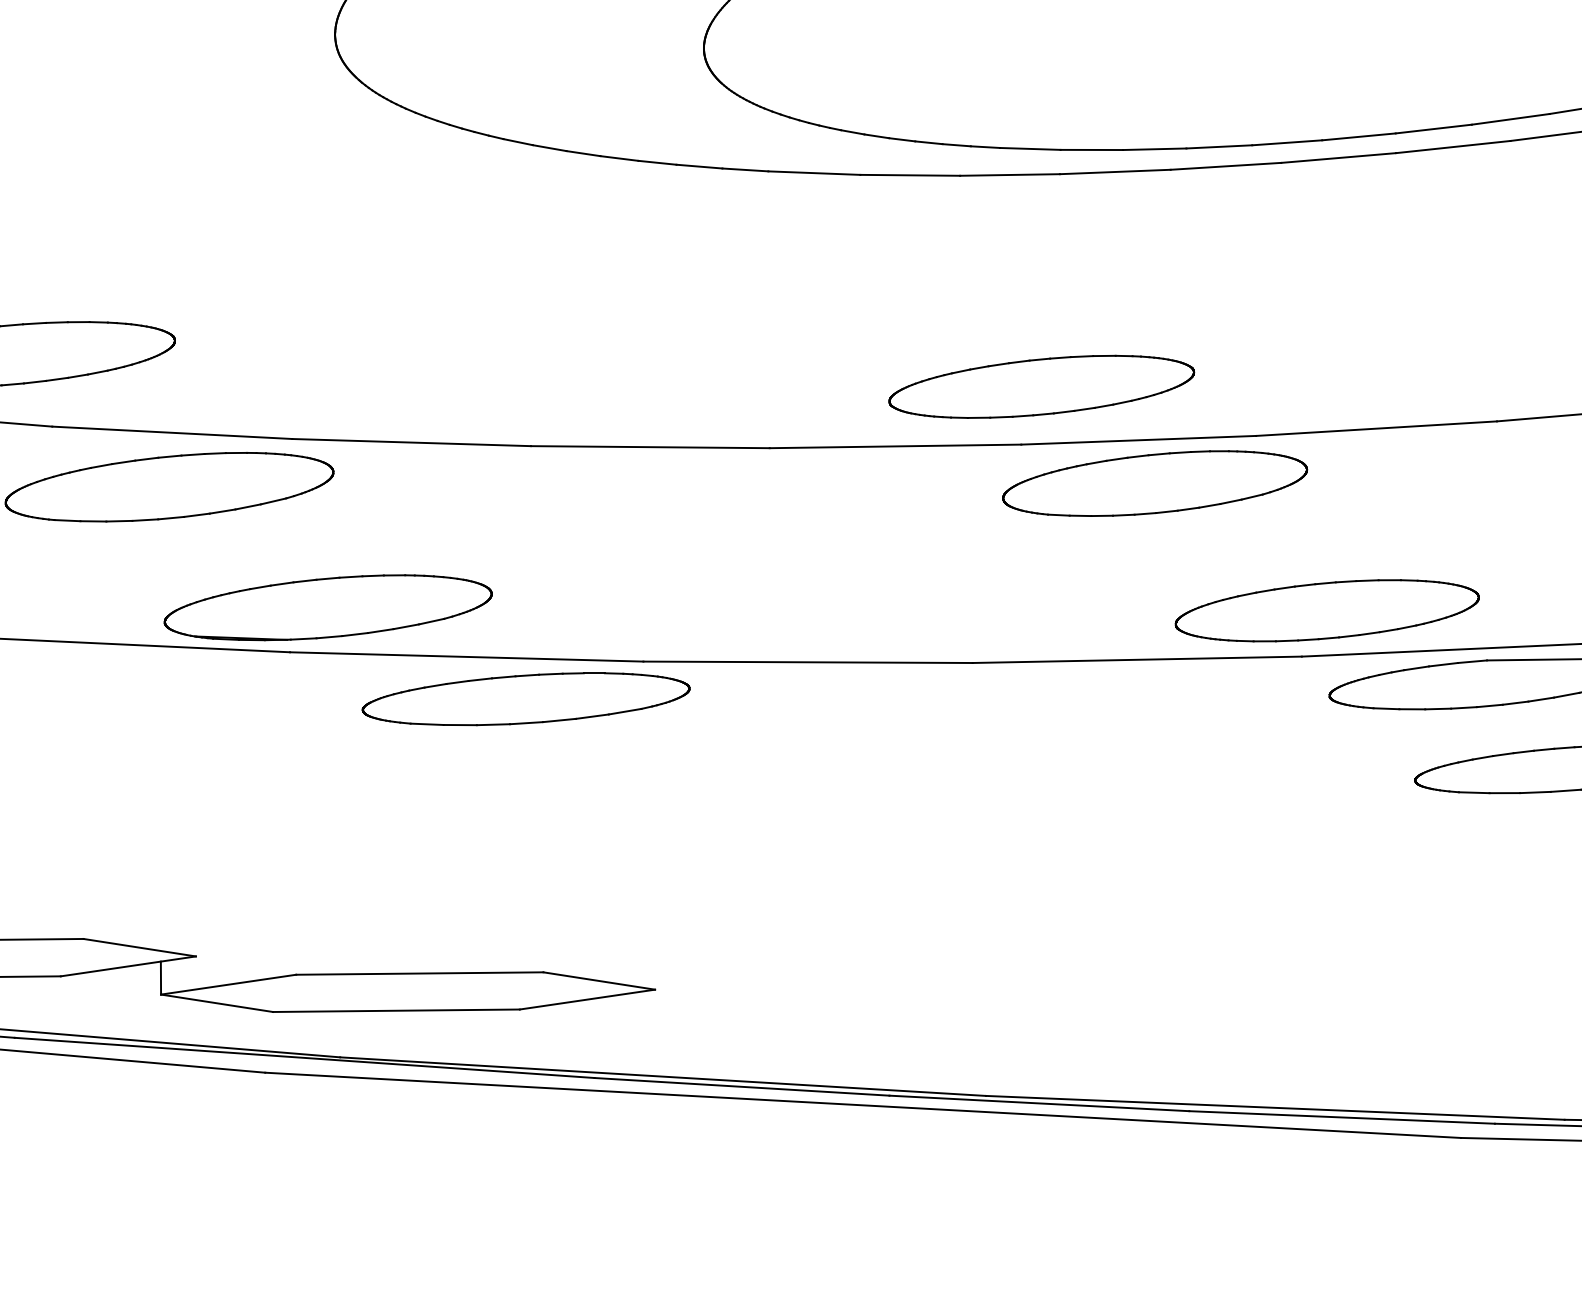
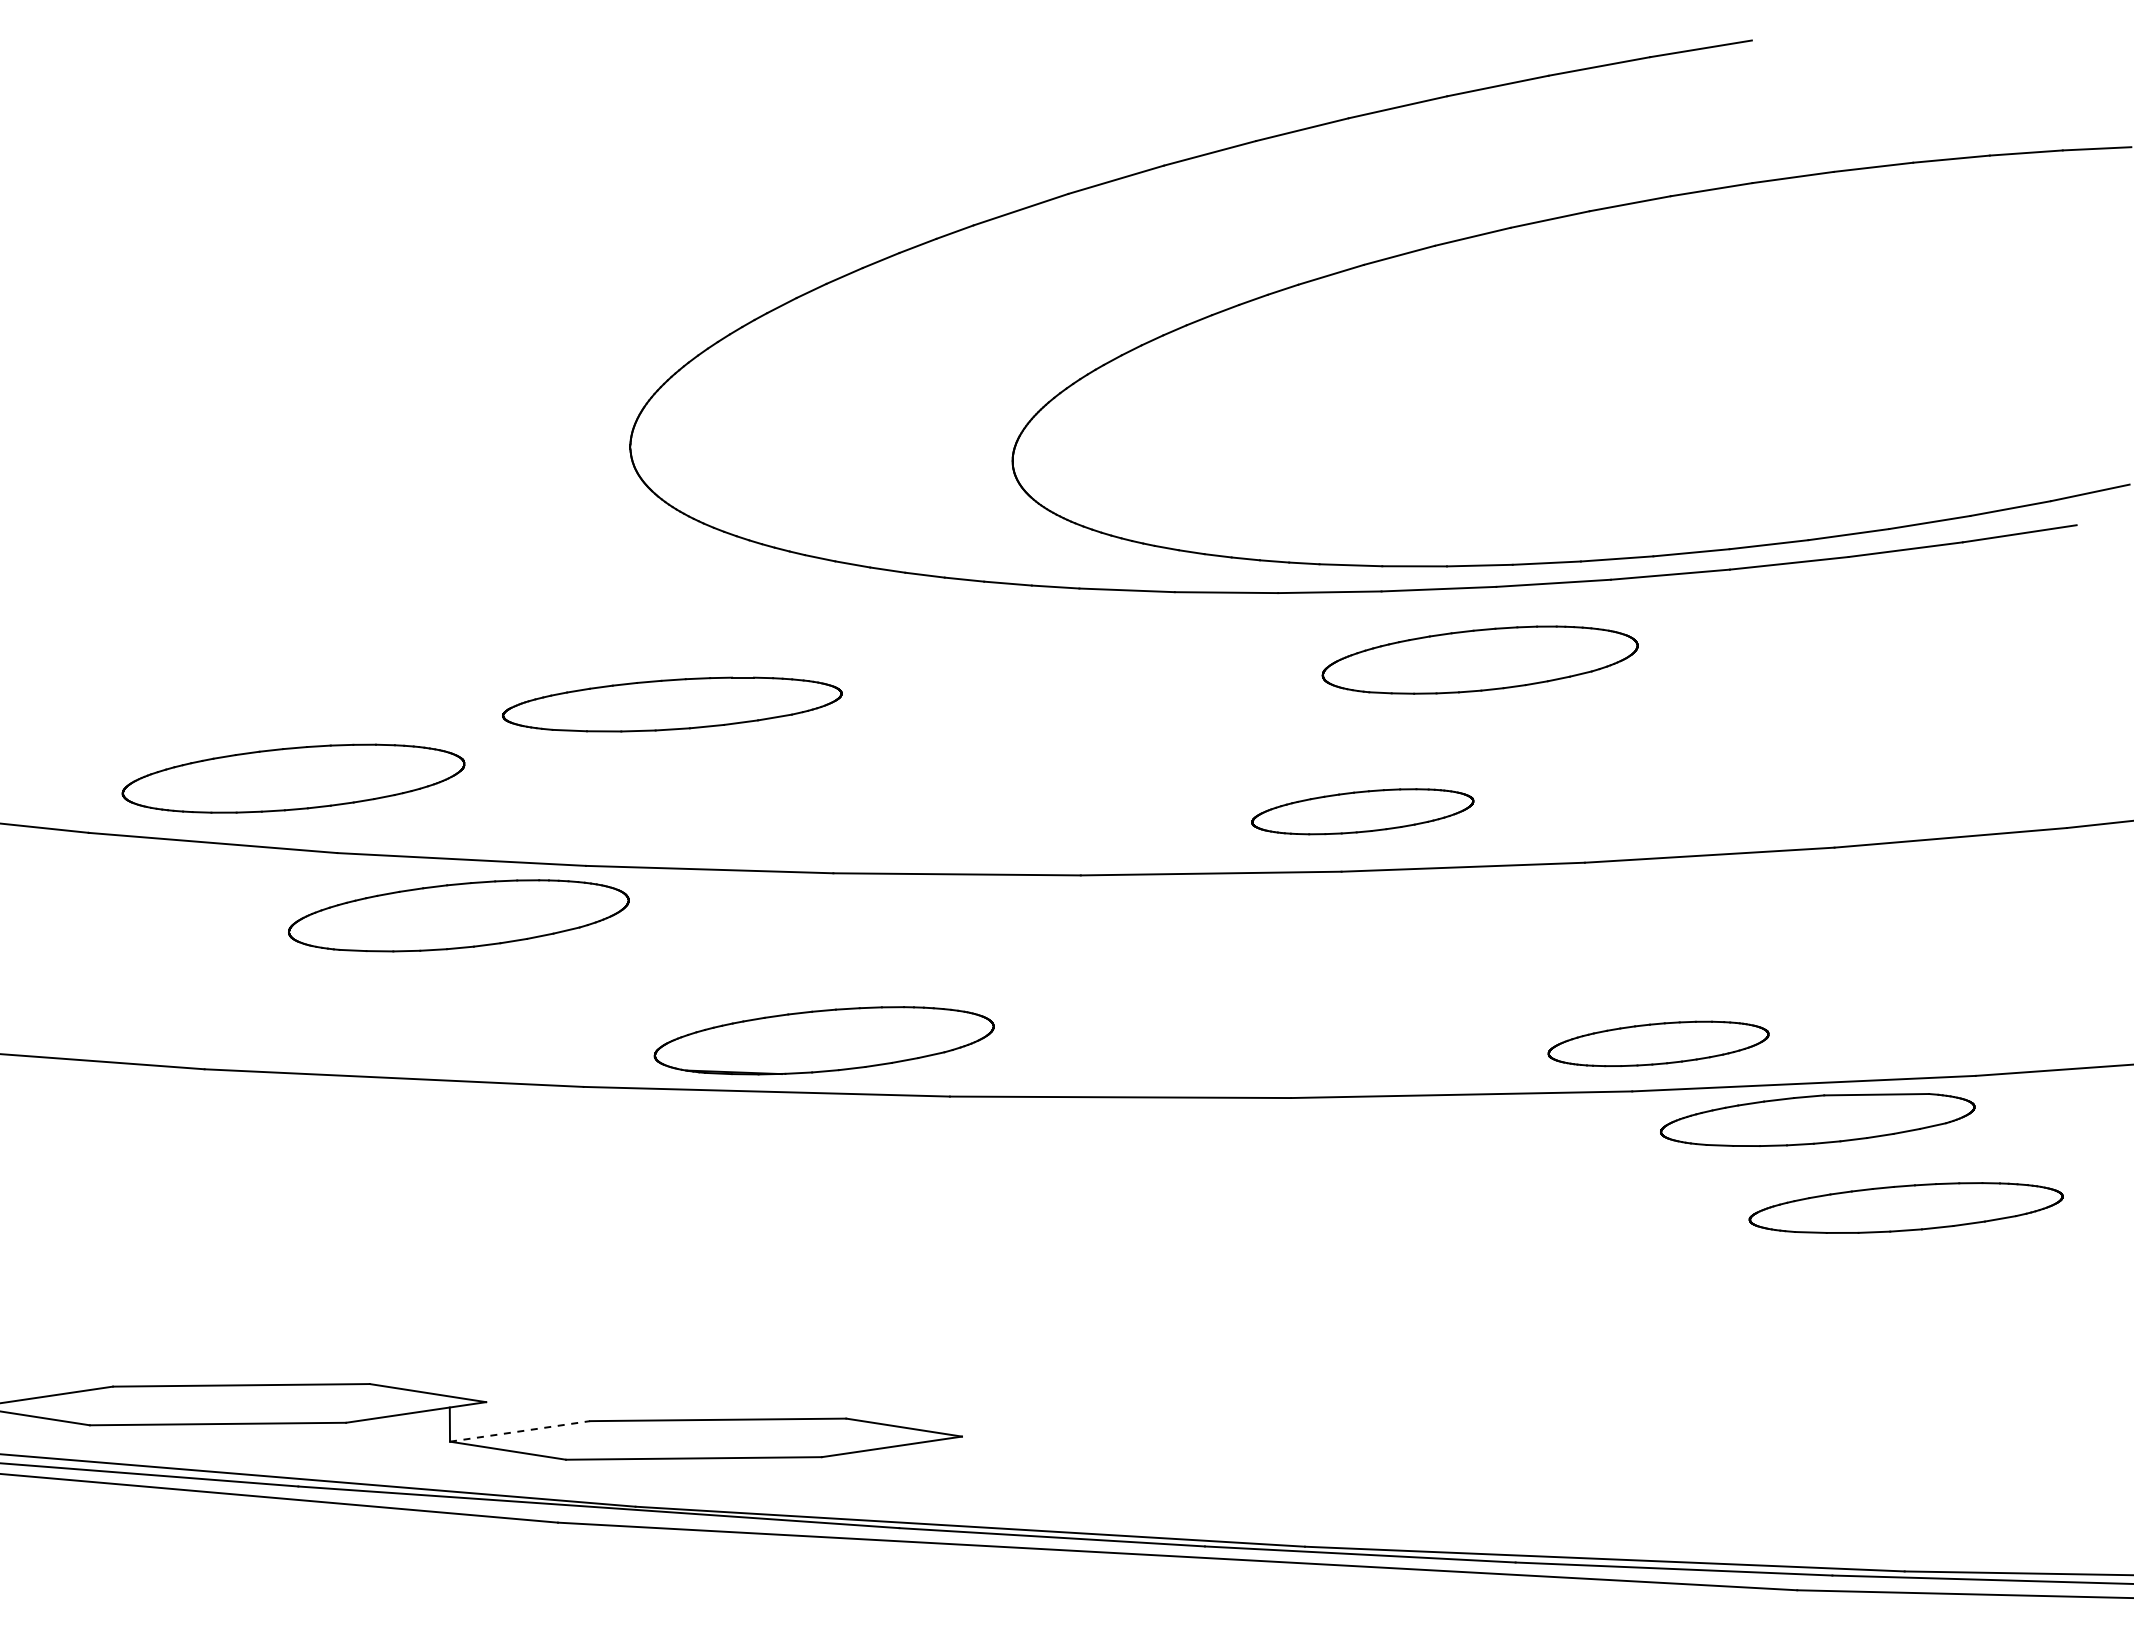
part: (1041, 386) -> (1362, 811), size x0.7
part: (1154, 483) -> (1479, 659), moved
part: (327, 607) -> (823, 1040), moved
part: (1327, 610) -> (1658, 1043), size x0.7
part: (526, 699) -> (672, 704), moved
line: (229, 984) -> (520, 1431), solid -> dashed

